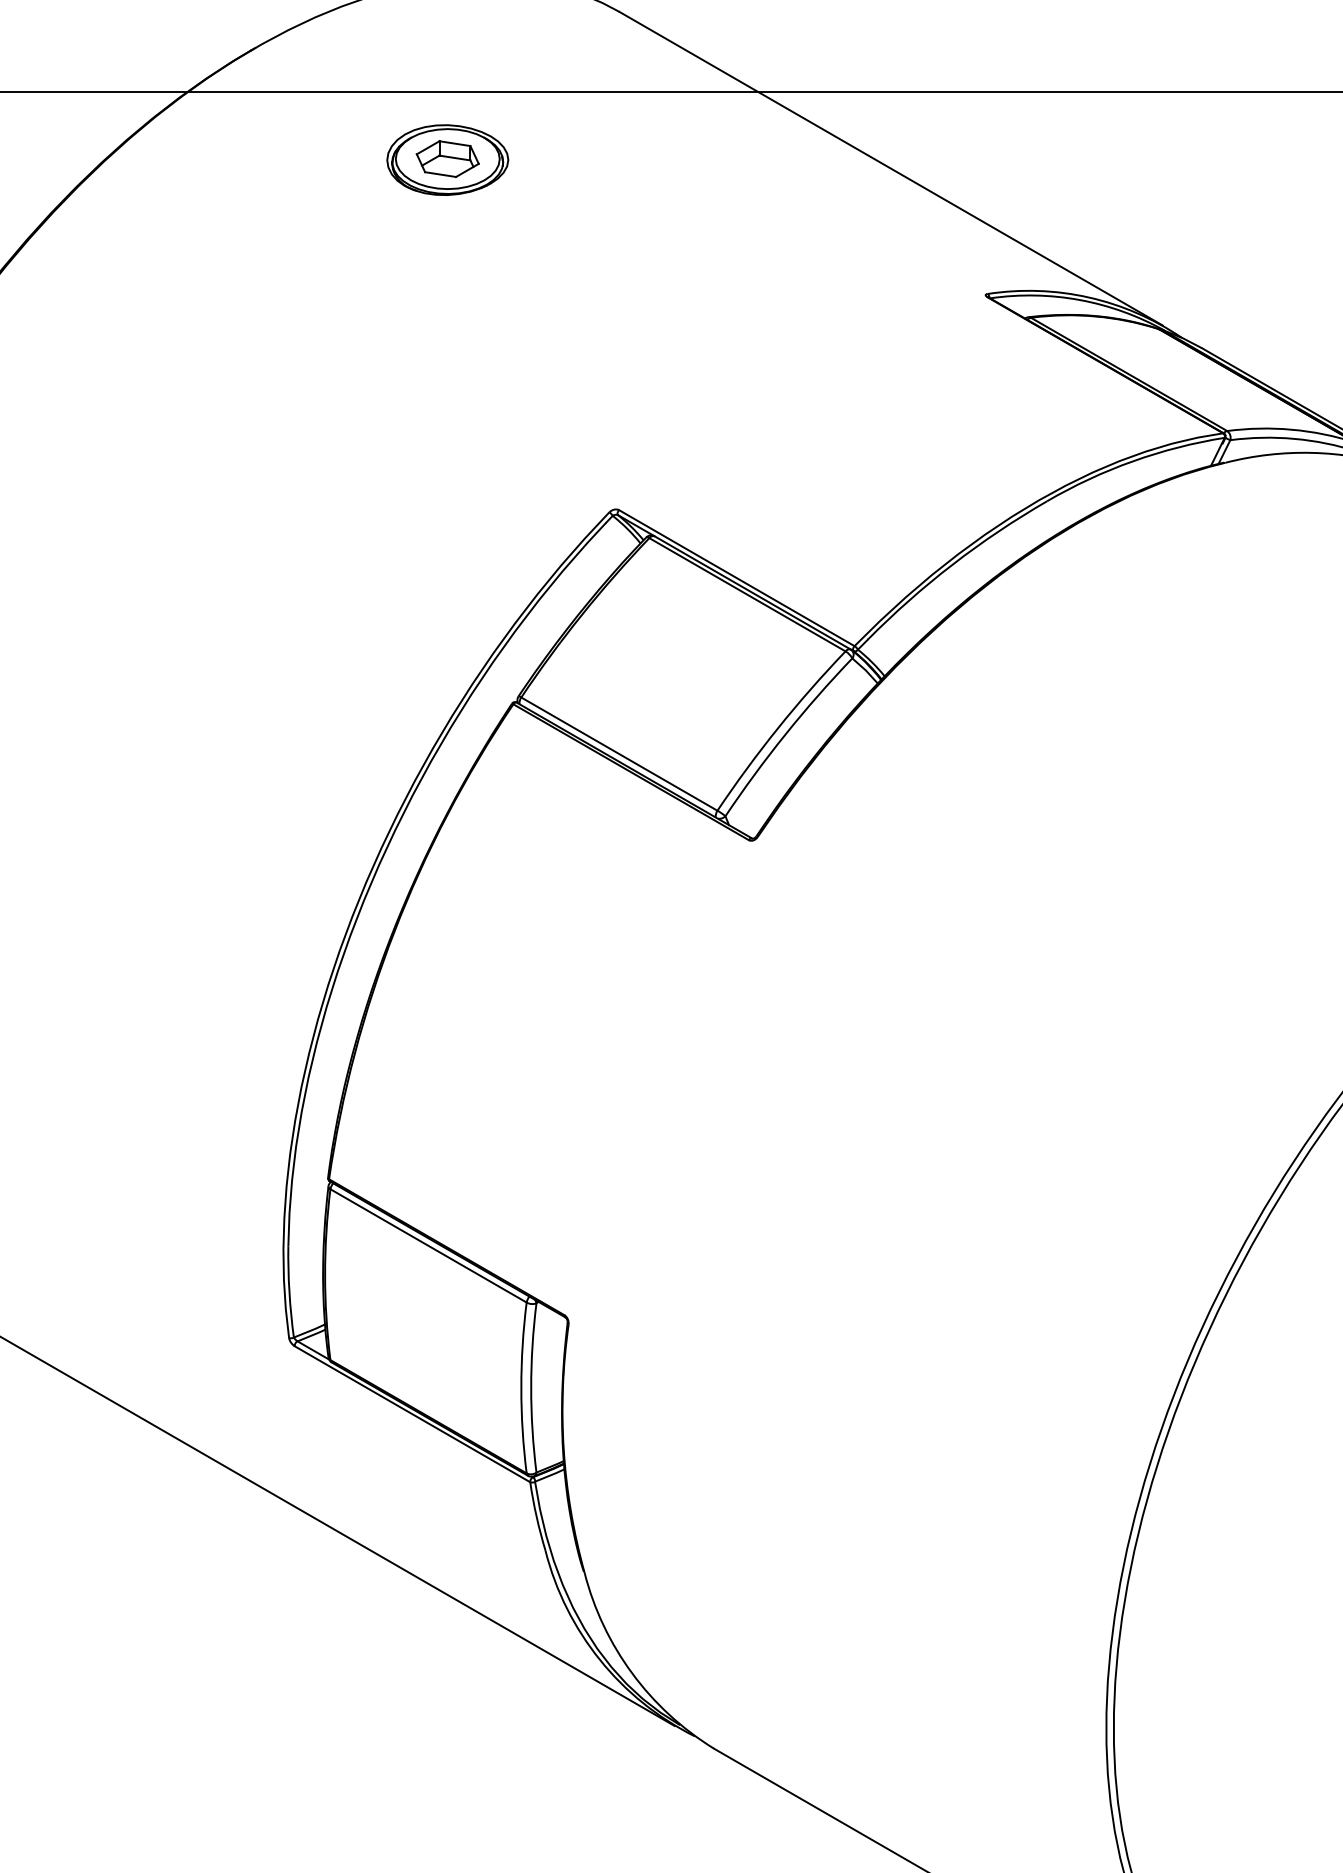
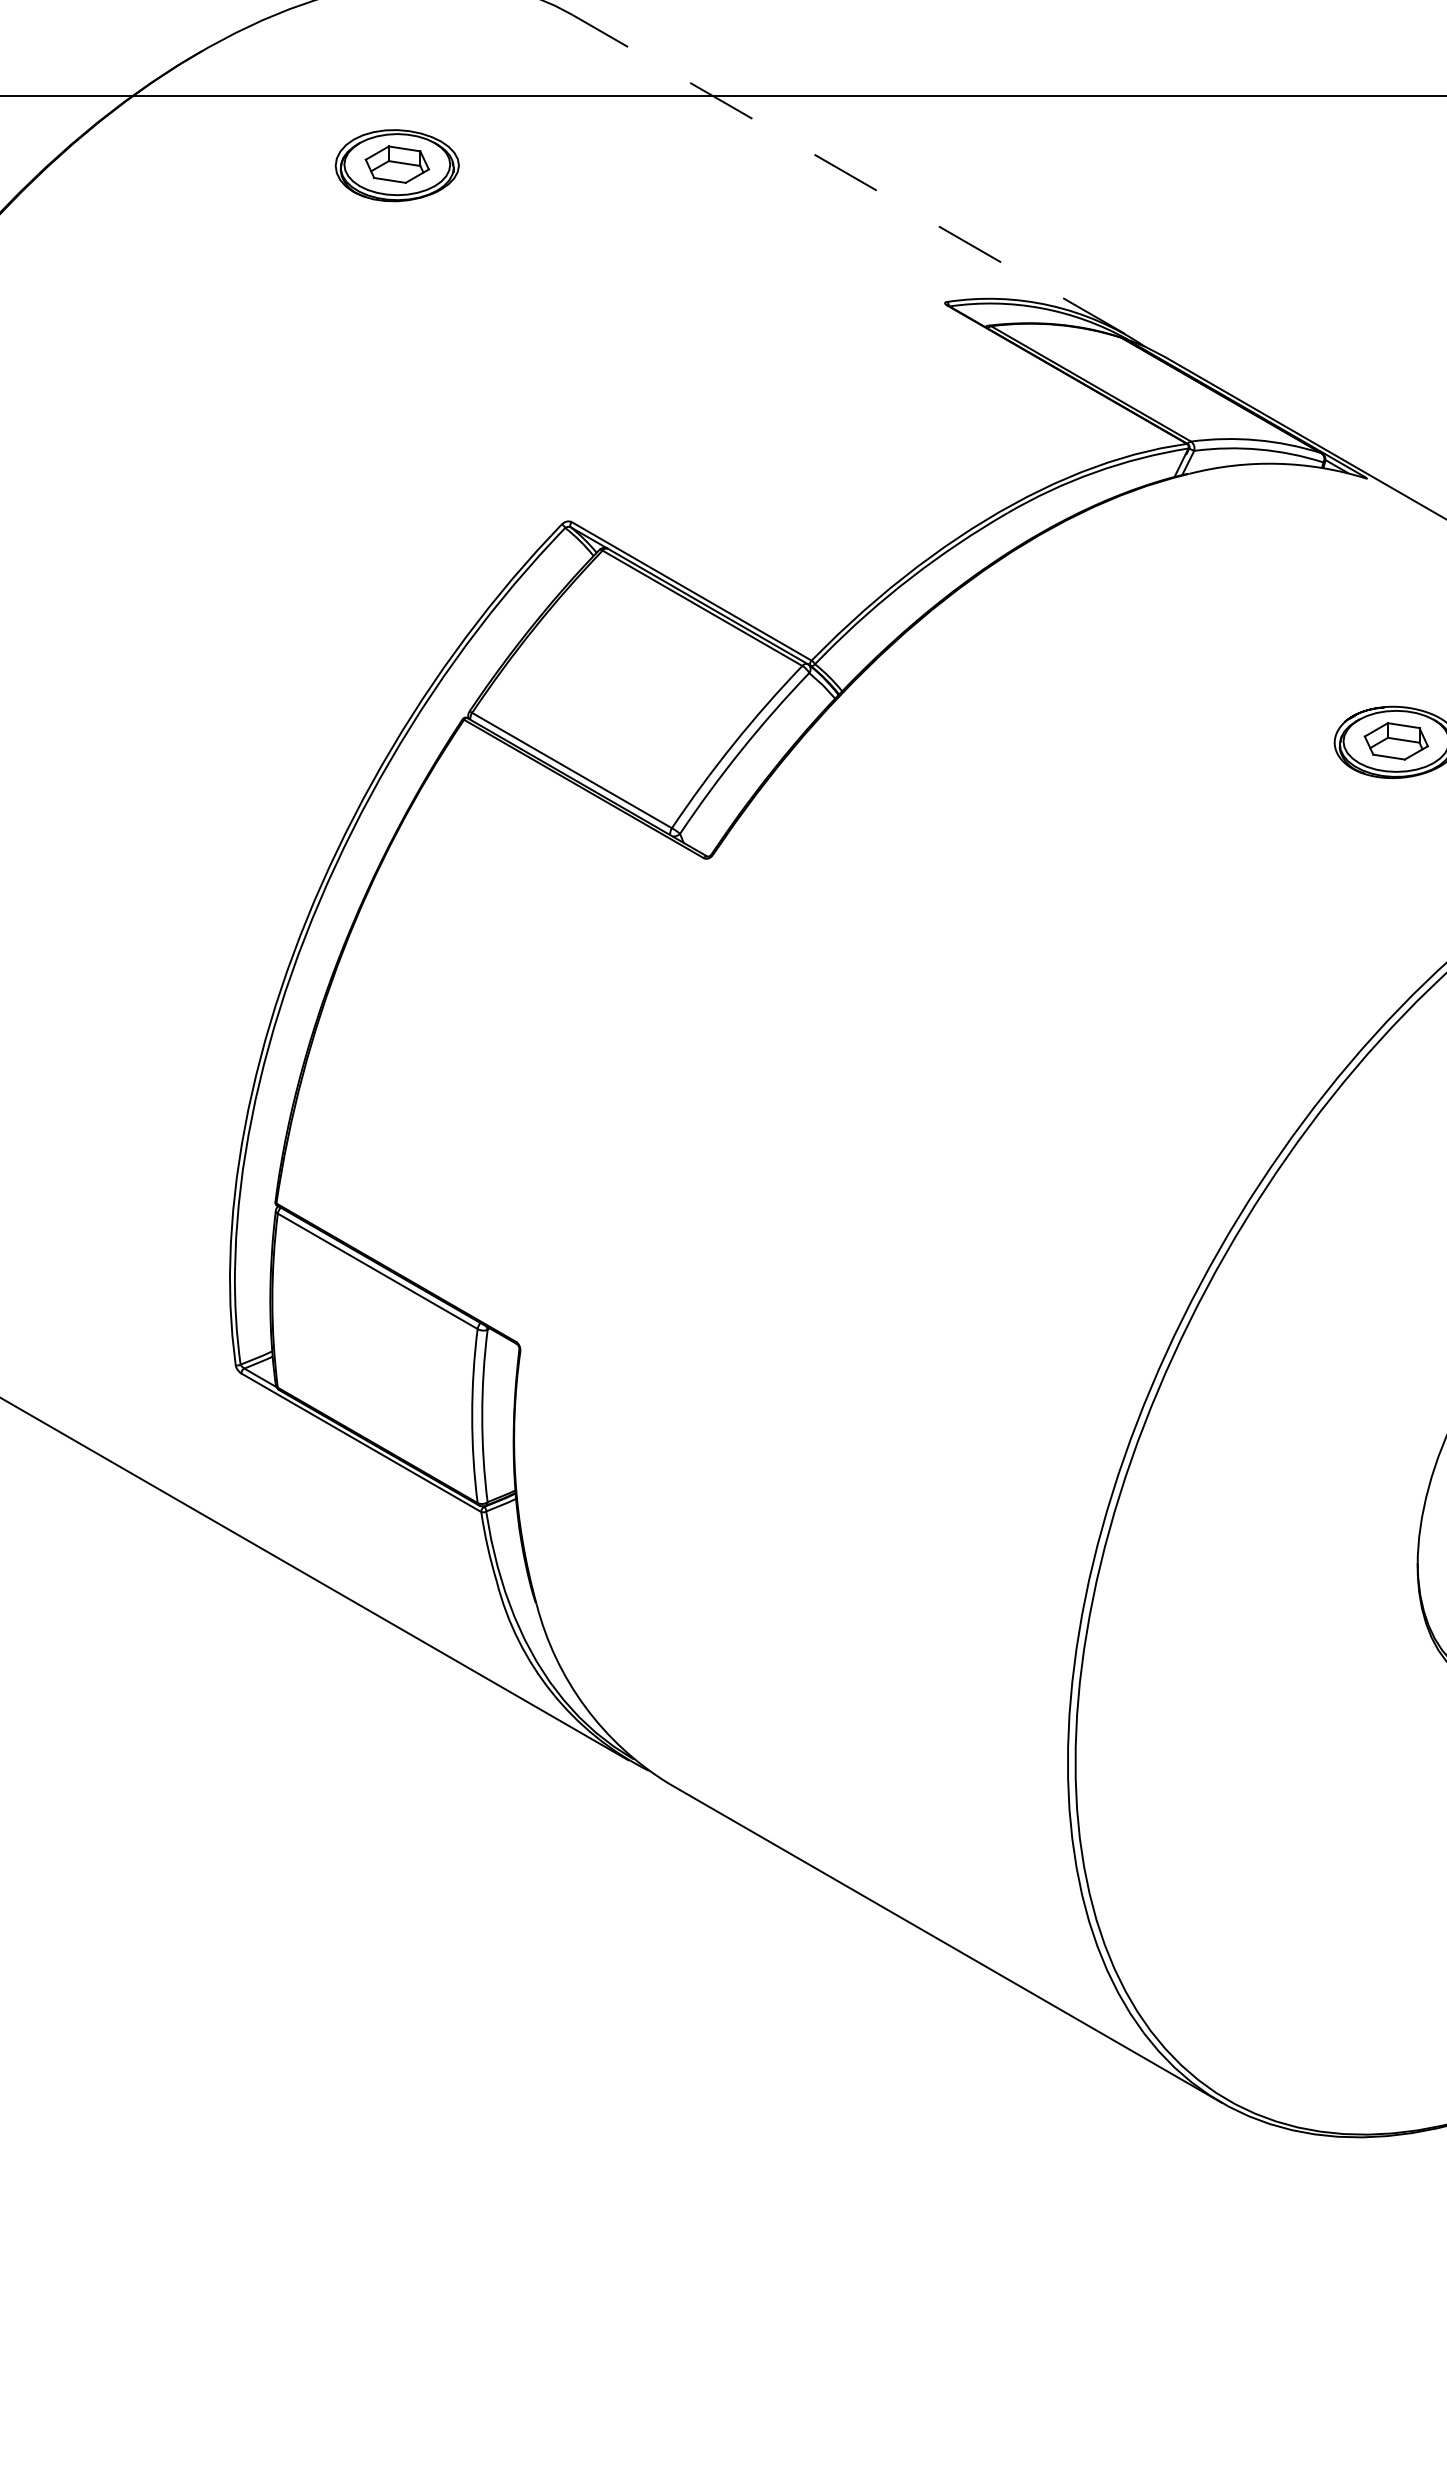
line: (890, 168) -> (848, 174), solid -> dashed

